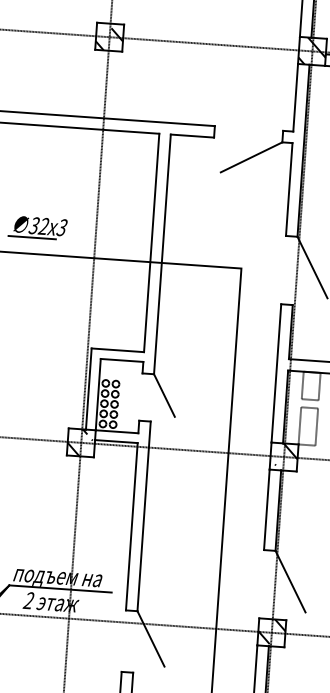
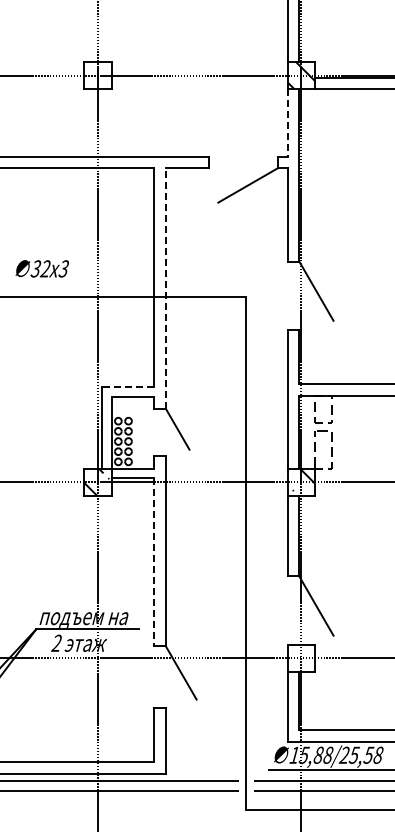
hatch: (109, 39) -> (97, 77), removed
line: (295, 98) -> (287, 123), solid -> dashed
line: (32, 237) -> (34, 280), removed
line: (162, 254) -> (165, 288), solid -> dashed
line: (117, 350) -> (127, 387), solid -> dashed
line: (132, 526) -> (154, 562), solid -> dashed
hatch: (271, 630) -> (300, 656), removed

